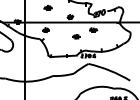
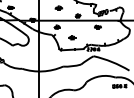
part: (76, 36) -> (72, 37), moved

